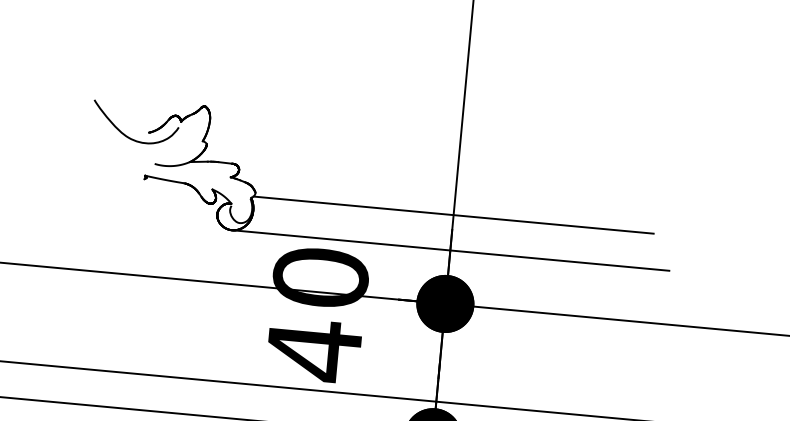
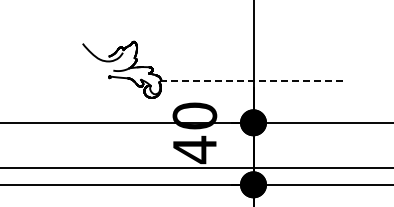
line: (455, 215) -> (254, 81), solid -> dashed
line: (450, 249) -> (253, 97), removed

